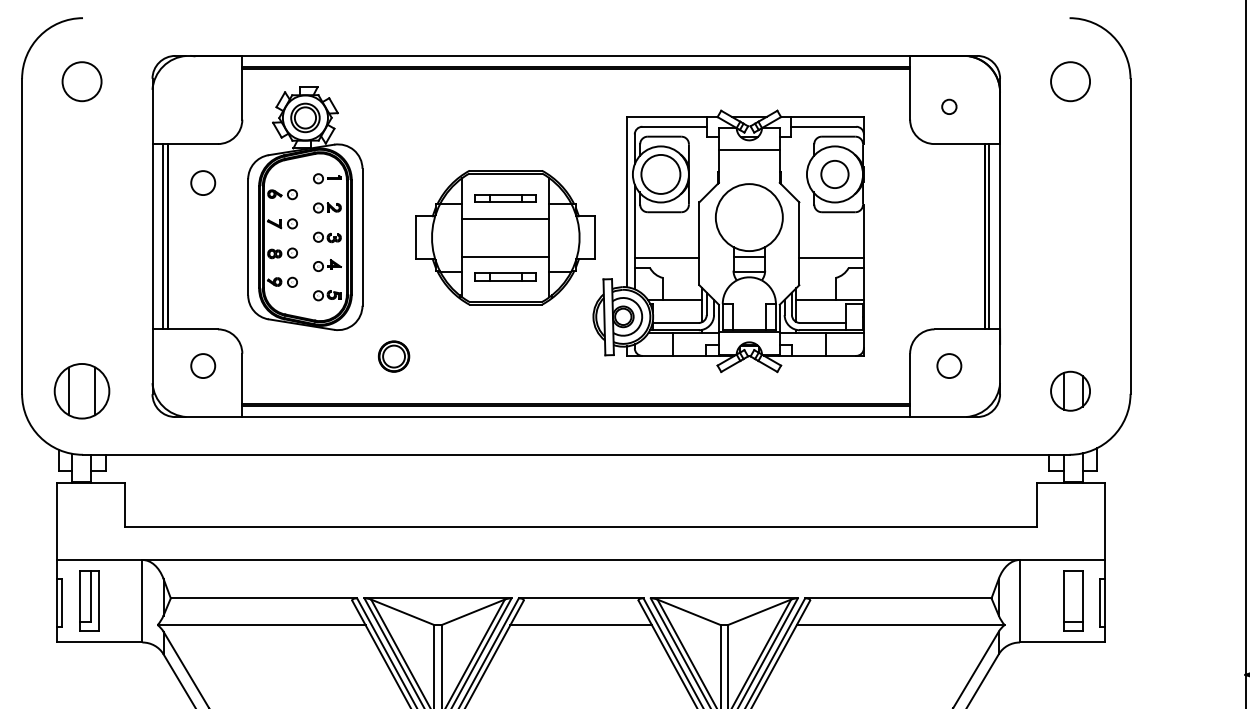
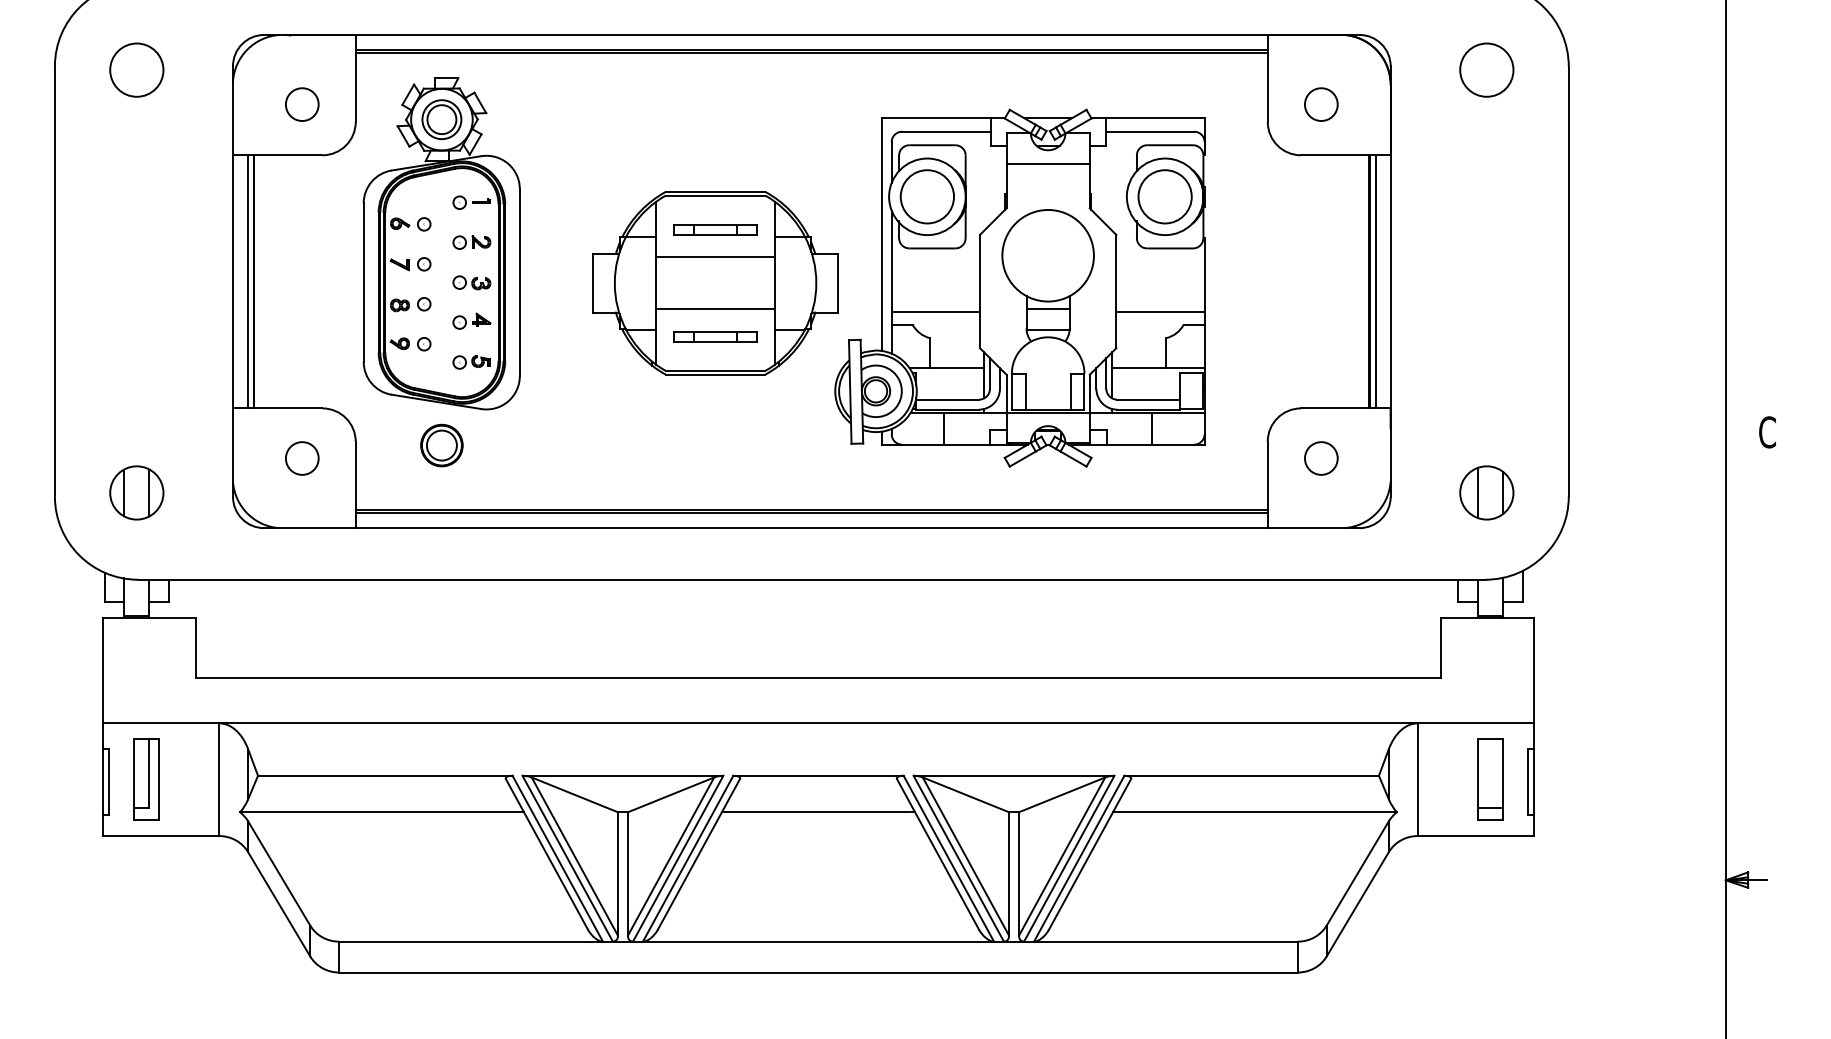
circle: (948, 106) -> (1320, 104), size x1.67
circle: (834, 174) -> (1164, 196), size x1.43
circle: (203, 182) -> (302, 104), moved
part: (393, 356) -> (441, 445), moved
part: (81, 390) -> (136, 492), size x0.71

